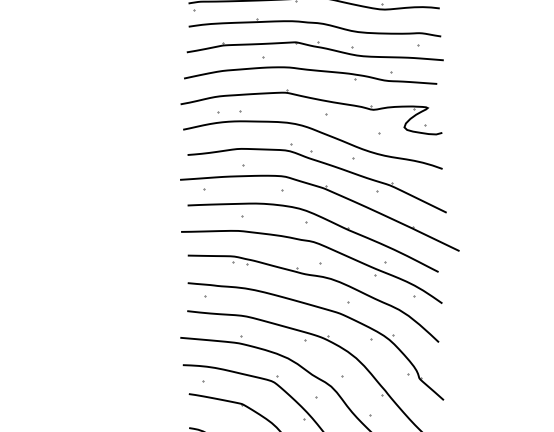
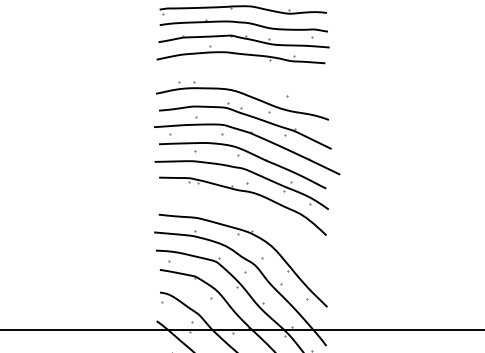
part: (314, 100) -> (243, 74), removed
part: (324, 310) -> (250, 214), removed

